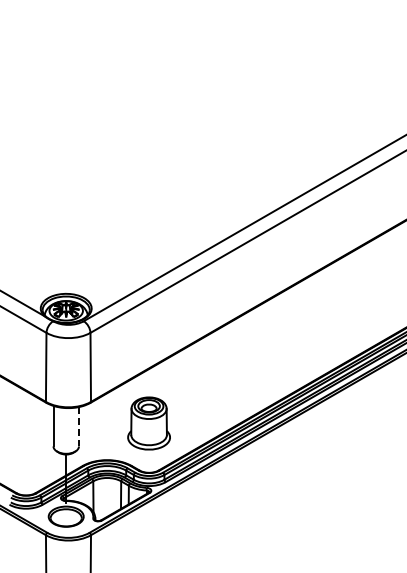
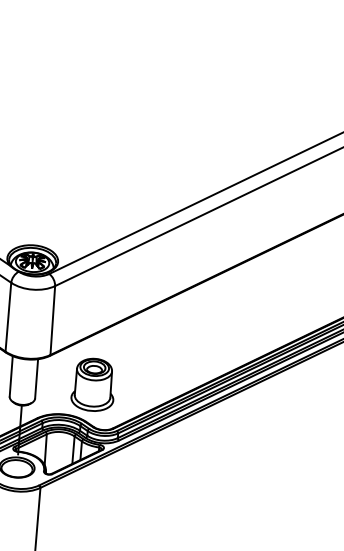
part: (148, 423) -> (92, 384), moved
line: (78, 426) -> (36, 378), dashed -> solid

